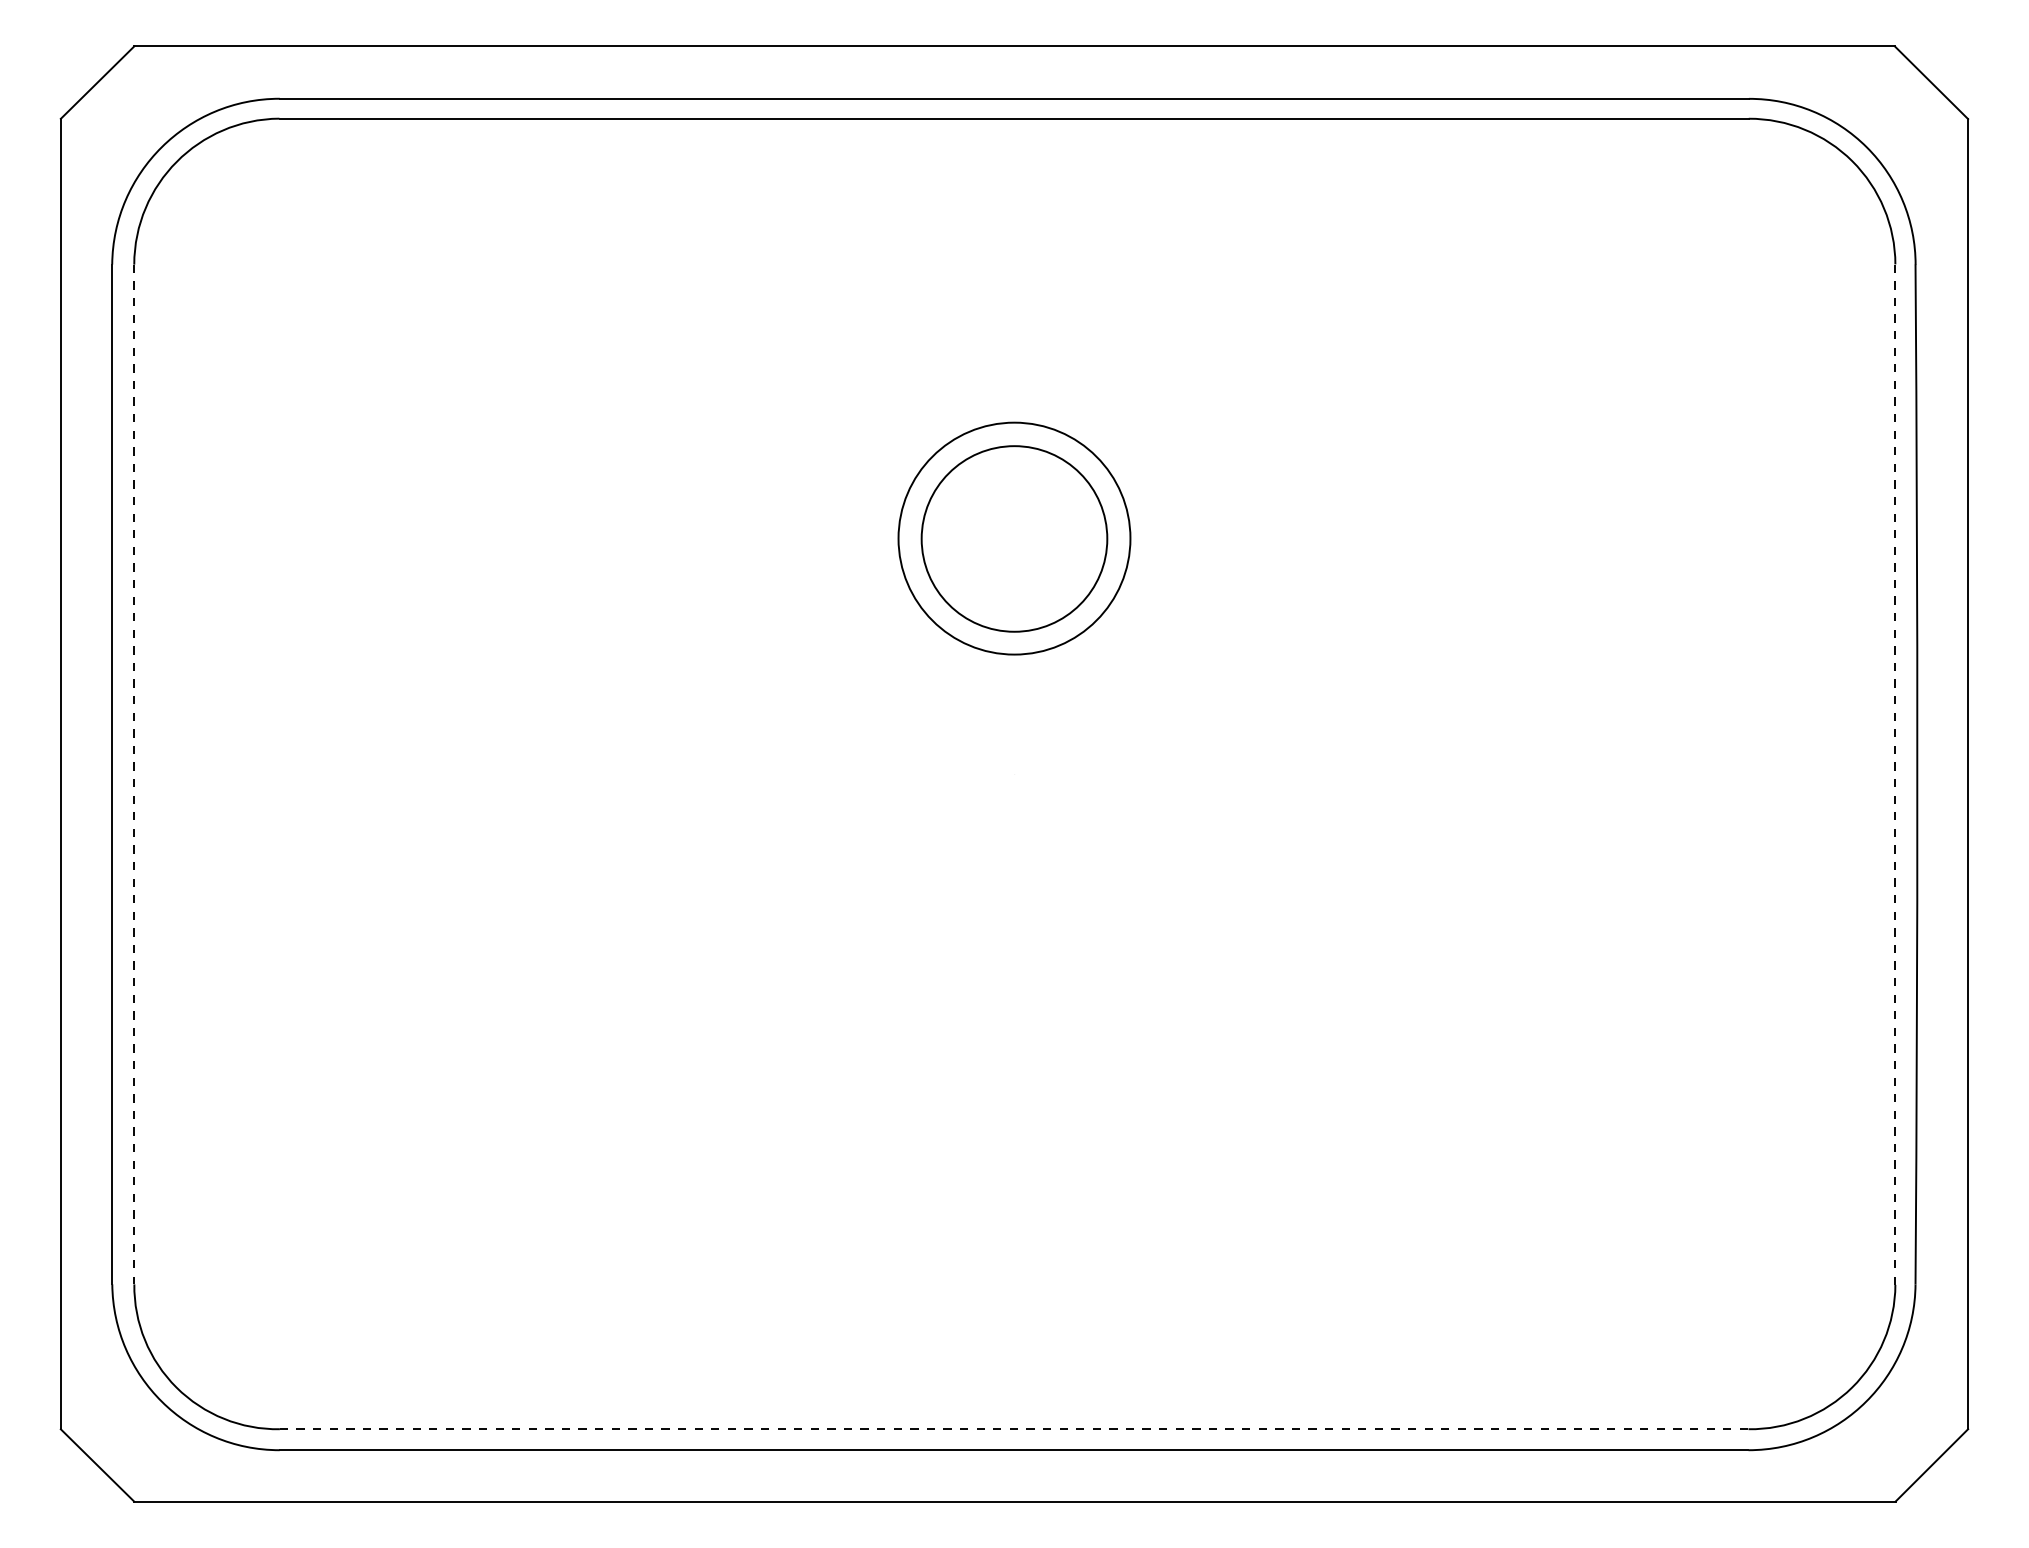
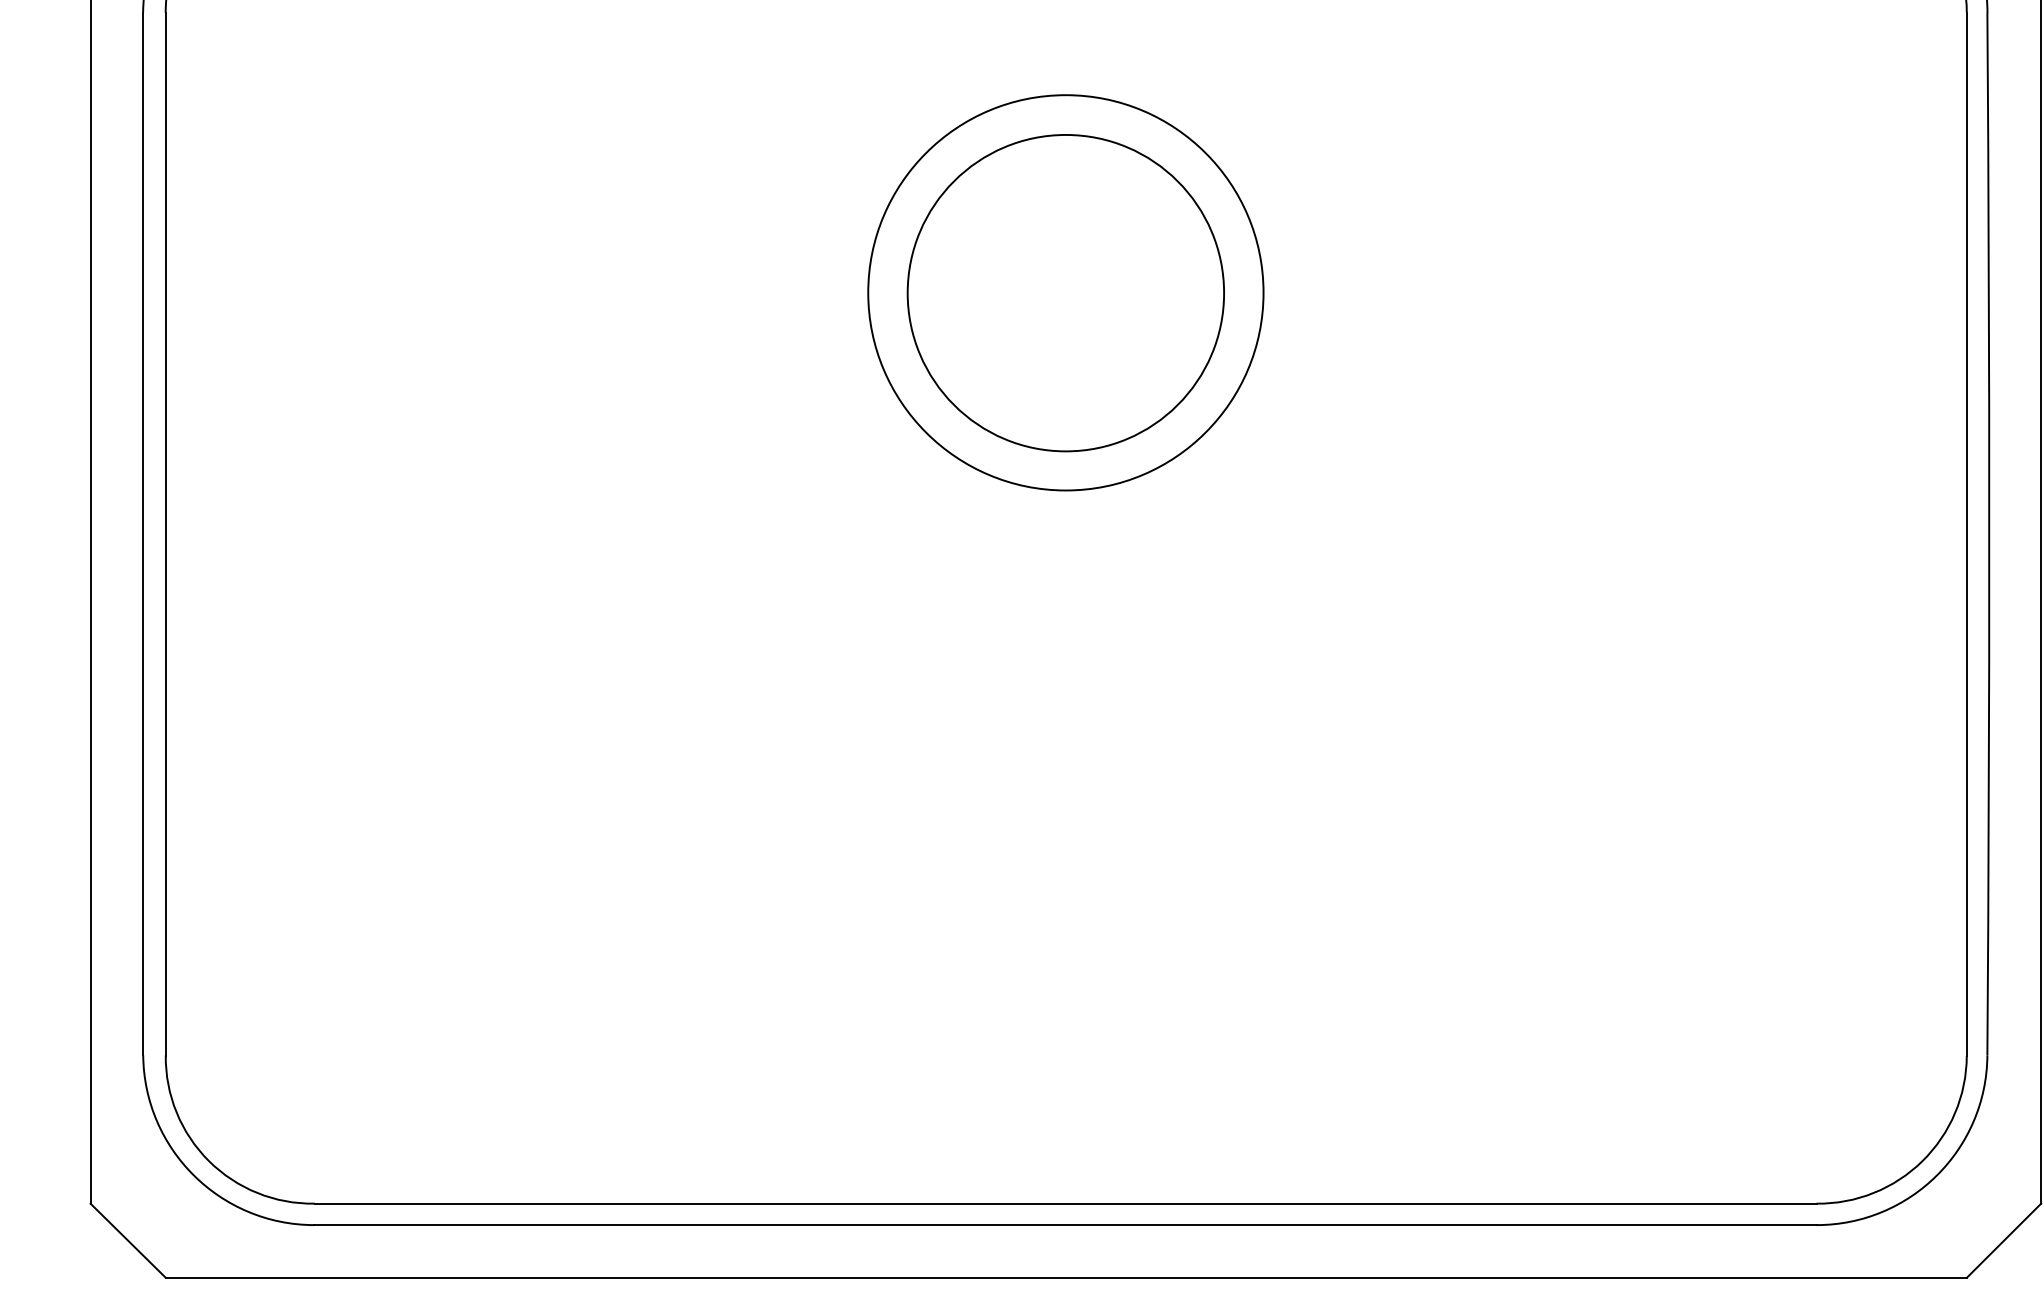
circle: (1014, 538) -> (1065, 292), size x1.67
circle: (1014, 538) -> (1065, 292), size x1.67
line: (134, 774) -> (165, 534), dashed -> solid
line: (1895, 775) -> (1966, 535), dashed -> solid
line: (1014, 1429) -> (1065, 1203), dashed -> solid

